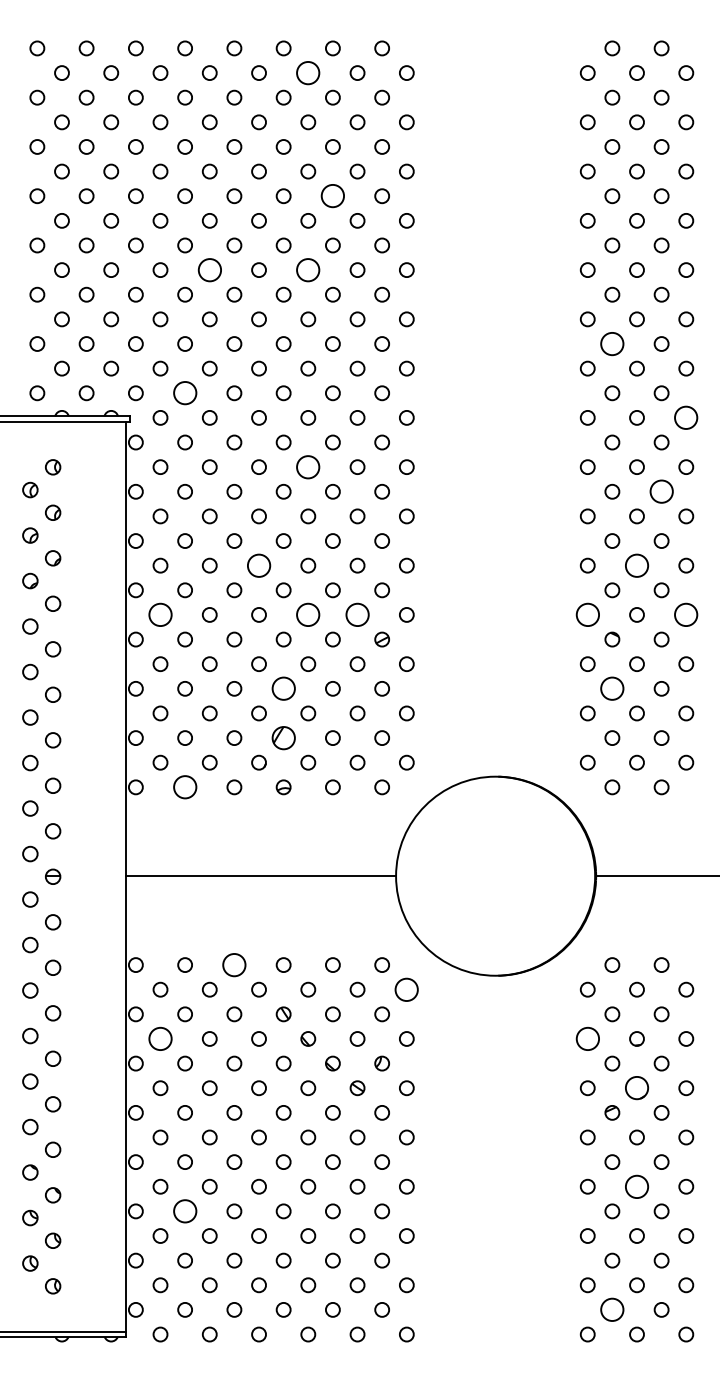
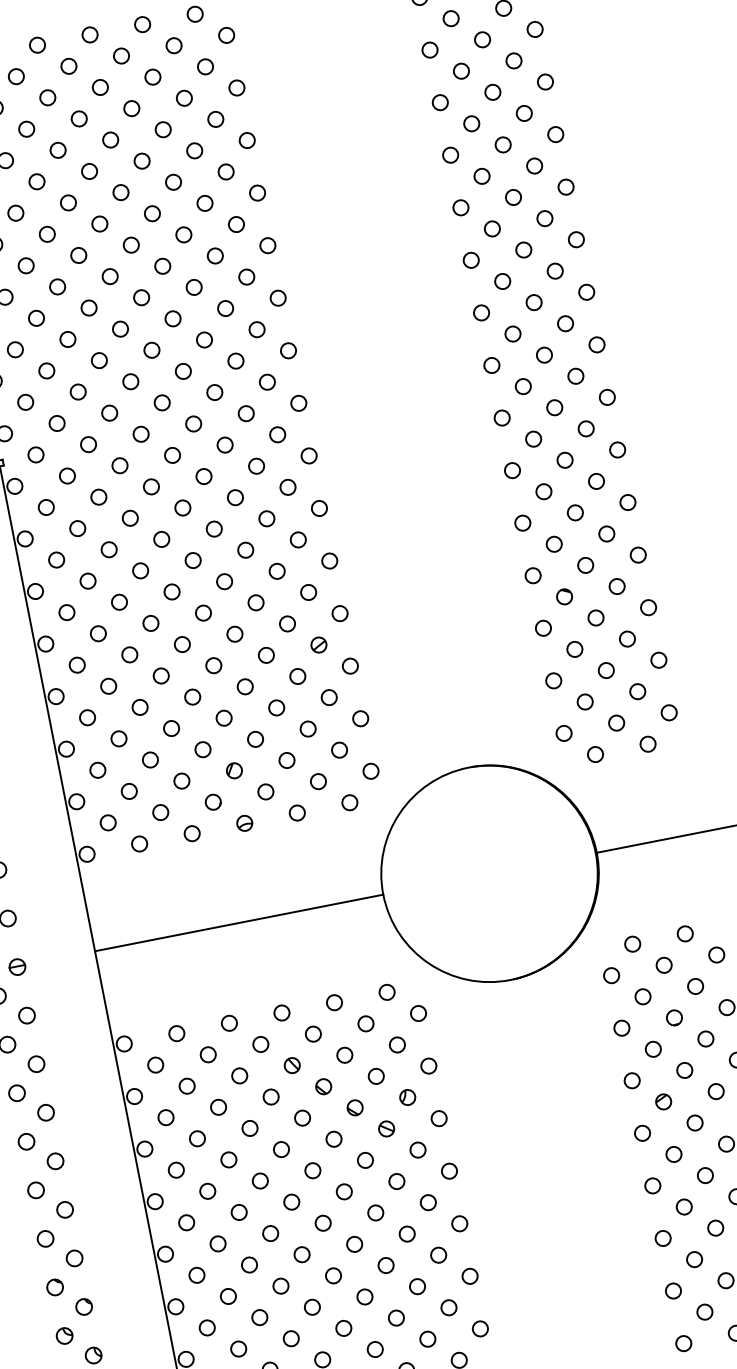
circle: (308, 72) -> (121, 55), size x0.62
circle: (332, 196) -> (173, 182), size x0.62
circle: (209, 269) -> (57, 286), size x0.62
circle: (308, 269) -> (162, 265), size x0.62
circle: (612, 343) -> (502, 280), size x0.62
circle: (184, 393) -> (56, 423), size x0.62
circle: (686, 417) -> (597, 344), size x0.62
circle: (308, 466) -> (204, 475), size x0.62
circle: (661, 491) -> (585, 428), size x0.62
circle: (258, 565) -> (171, 591), size x0.62
circle: (636, 565) -> (574, 512), size x0.62
circle: (160, 614) -> (77, 664), size x0.62
circle: (308, 614) -> (235, 633), size x0.62
circle: (357, 614) -> (287, 623), size x0.62
circle: (587, 614) -> (532, 575), size x0.62
circle: (686, 614) -> (638, 554), size x0.62
circle: (283, 688) -> (223, 717), size x0.62
circle: (612, 688) -> (574, 649), size x0.62
part: (283, 737) -> (234, 770), size x0.62
circle: (184, 787) -> (138, 844), size x0.62
circle: (234, 964) -> (229, 1022), size x0.62
circle: (406, 989) -> (418, 1013), size x0.62
circle: (160, 1038) -> (165, 1117), size x0.62
circle: (587, 1038) -> (621, 1027), size x0.62
part: (636, 1088) -> (684, 1070), size x0.62
circle: (636, 1186) -> (704, 1175), size x0.62
circle: (184, 1211) -> (227, 1296), size x0.62
circle: (612, 1309) -> (704, 1311), size x0.62

